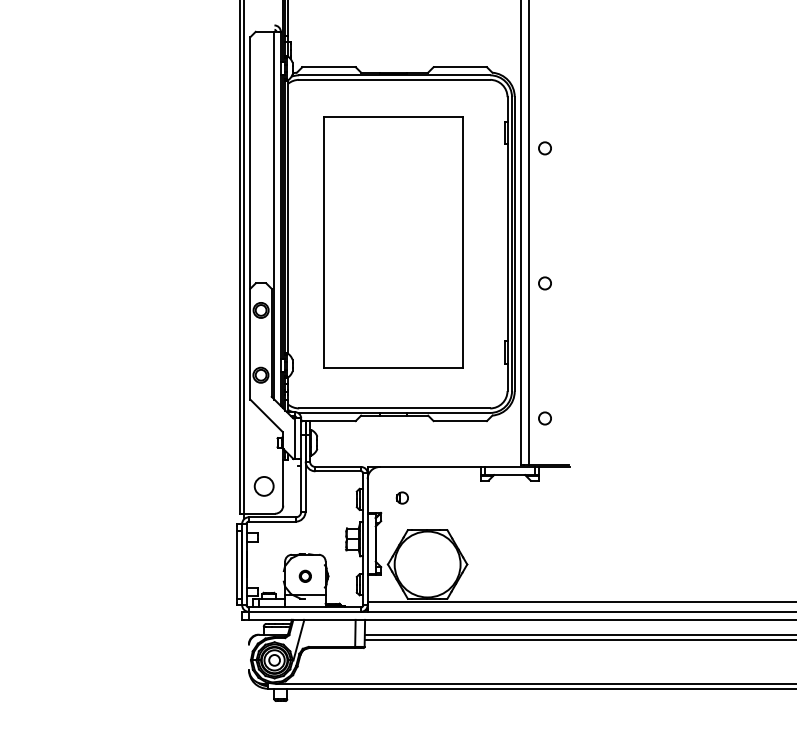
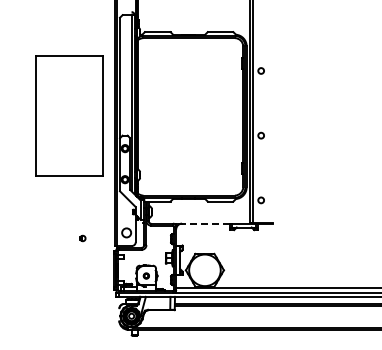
part: (393, 241) -> (69, 115), moved
line: (428, 466) -> (205, 223), solid -> dashed
part: (401, 498) -> (82, 238), moved

